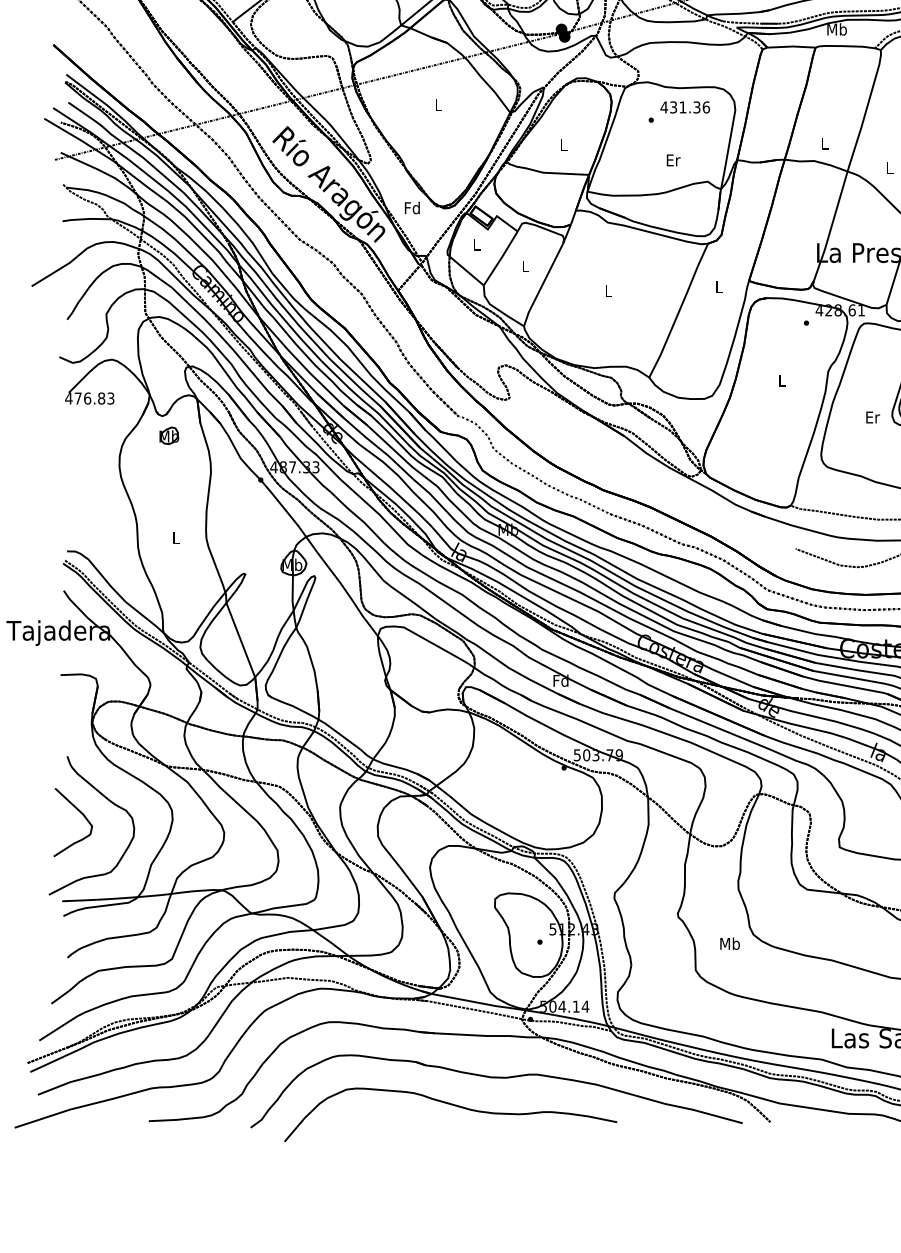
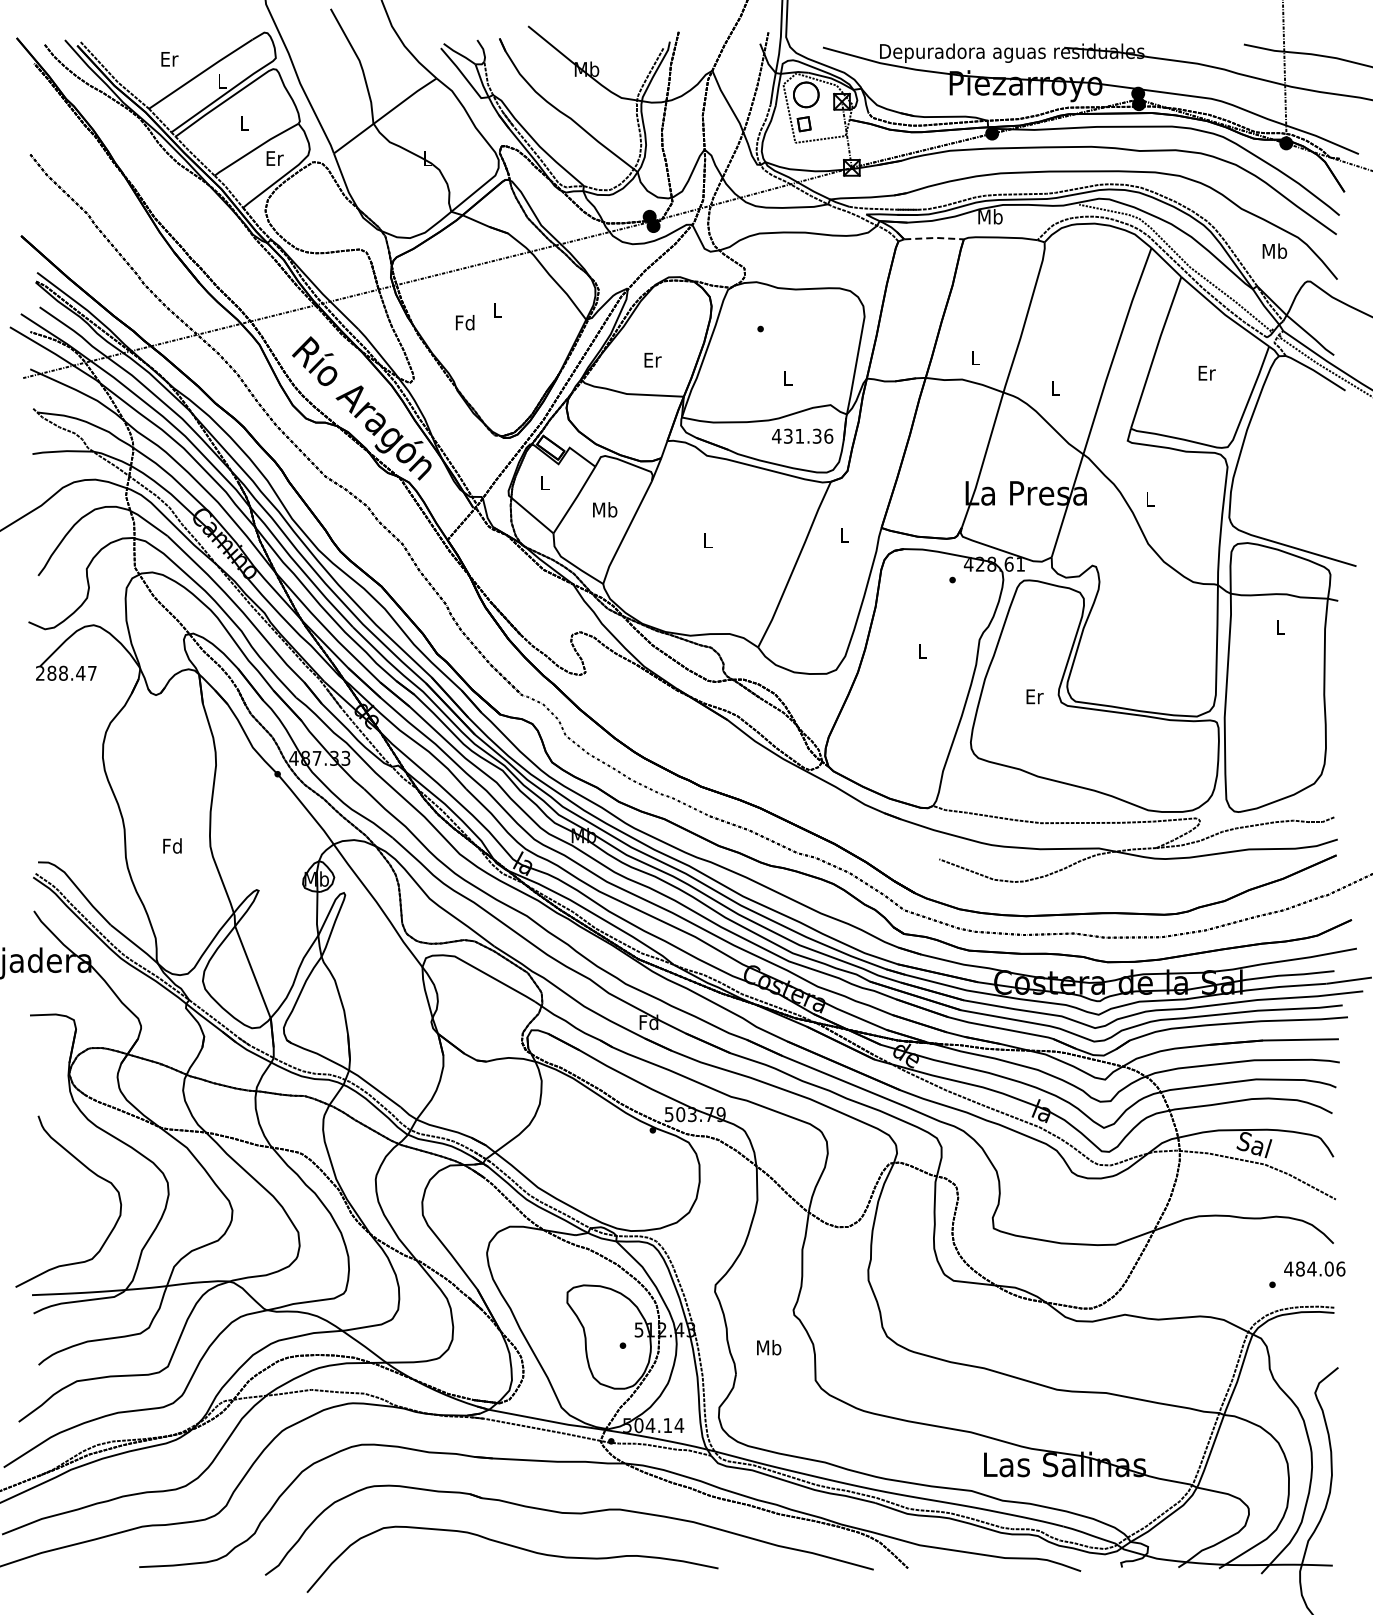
line: (791, 46) -> (934, 238), solid -> dashed
text: (685, 106) -> (802, 435), moved
text: (563, 144) -> (652, 359), L -> Er
text: (672, 160) -> (787, 378), Er -> L
text: (412, 207) -> (465, 322), moved
text: (525, 266) -> (605, 509), L -> Mb
text: (89, 397) -> (65, 672), 476.83 -> 288.47
part: (169, 435) -> (164, 719), removed
text: (175, 537) -> (172, 845), L -> Fd
curve: (83, 816) -> (58, 1190), removed
text: (730, 943) -> (769, 1347), moved

